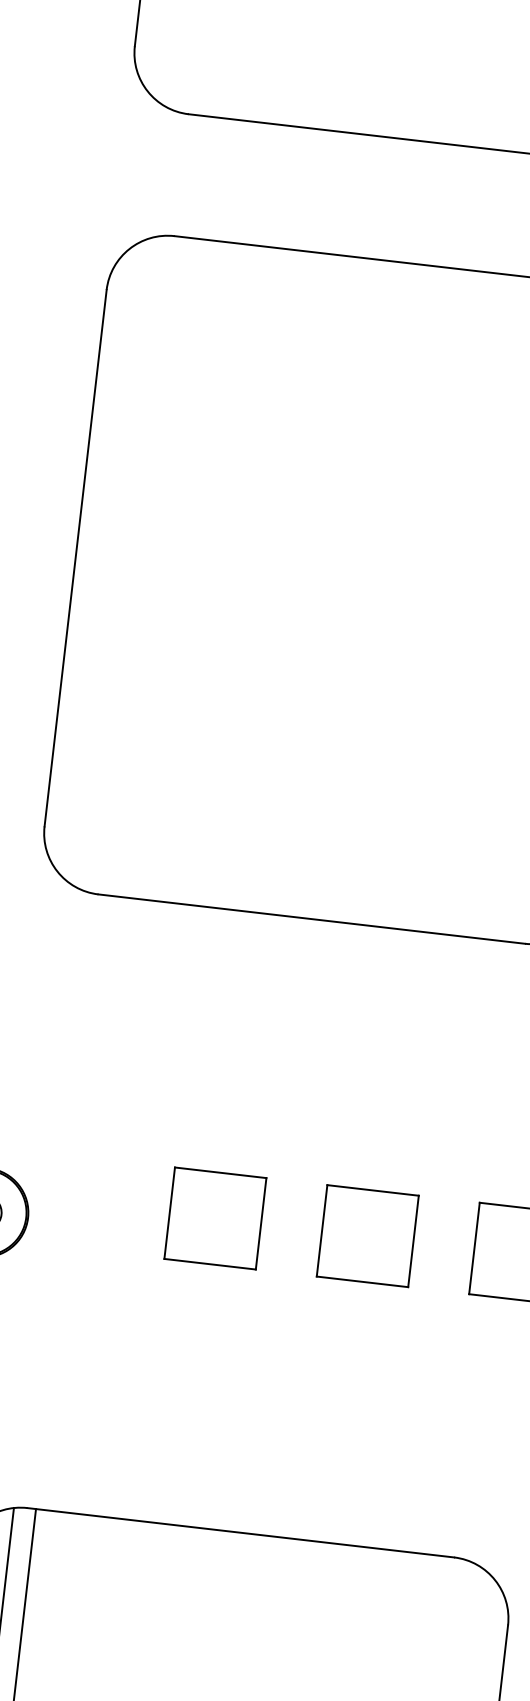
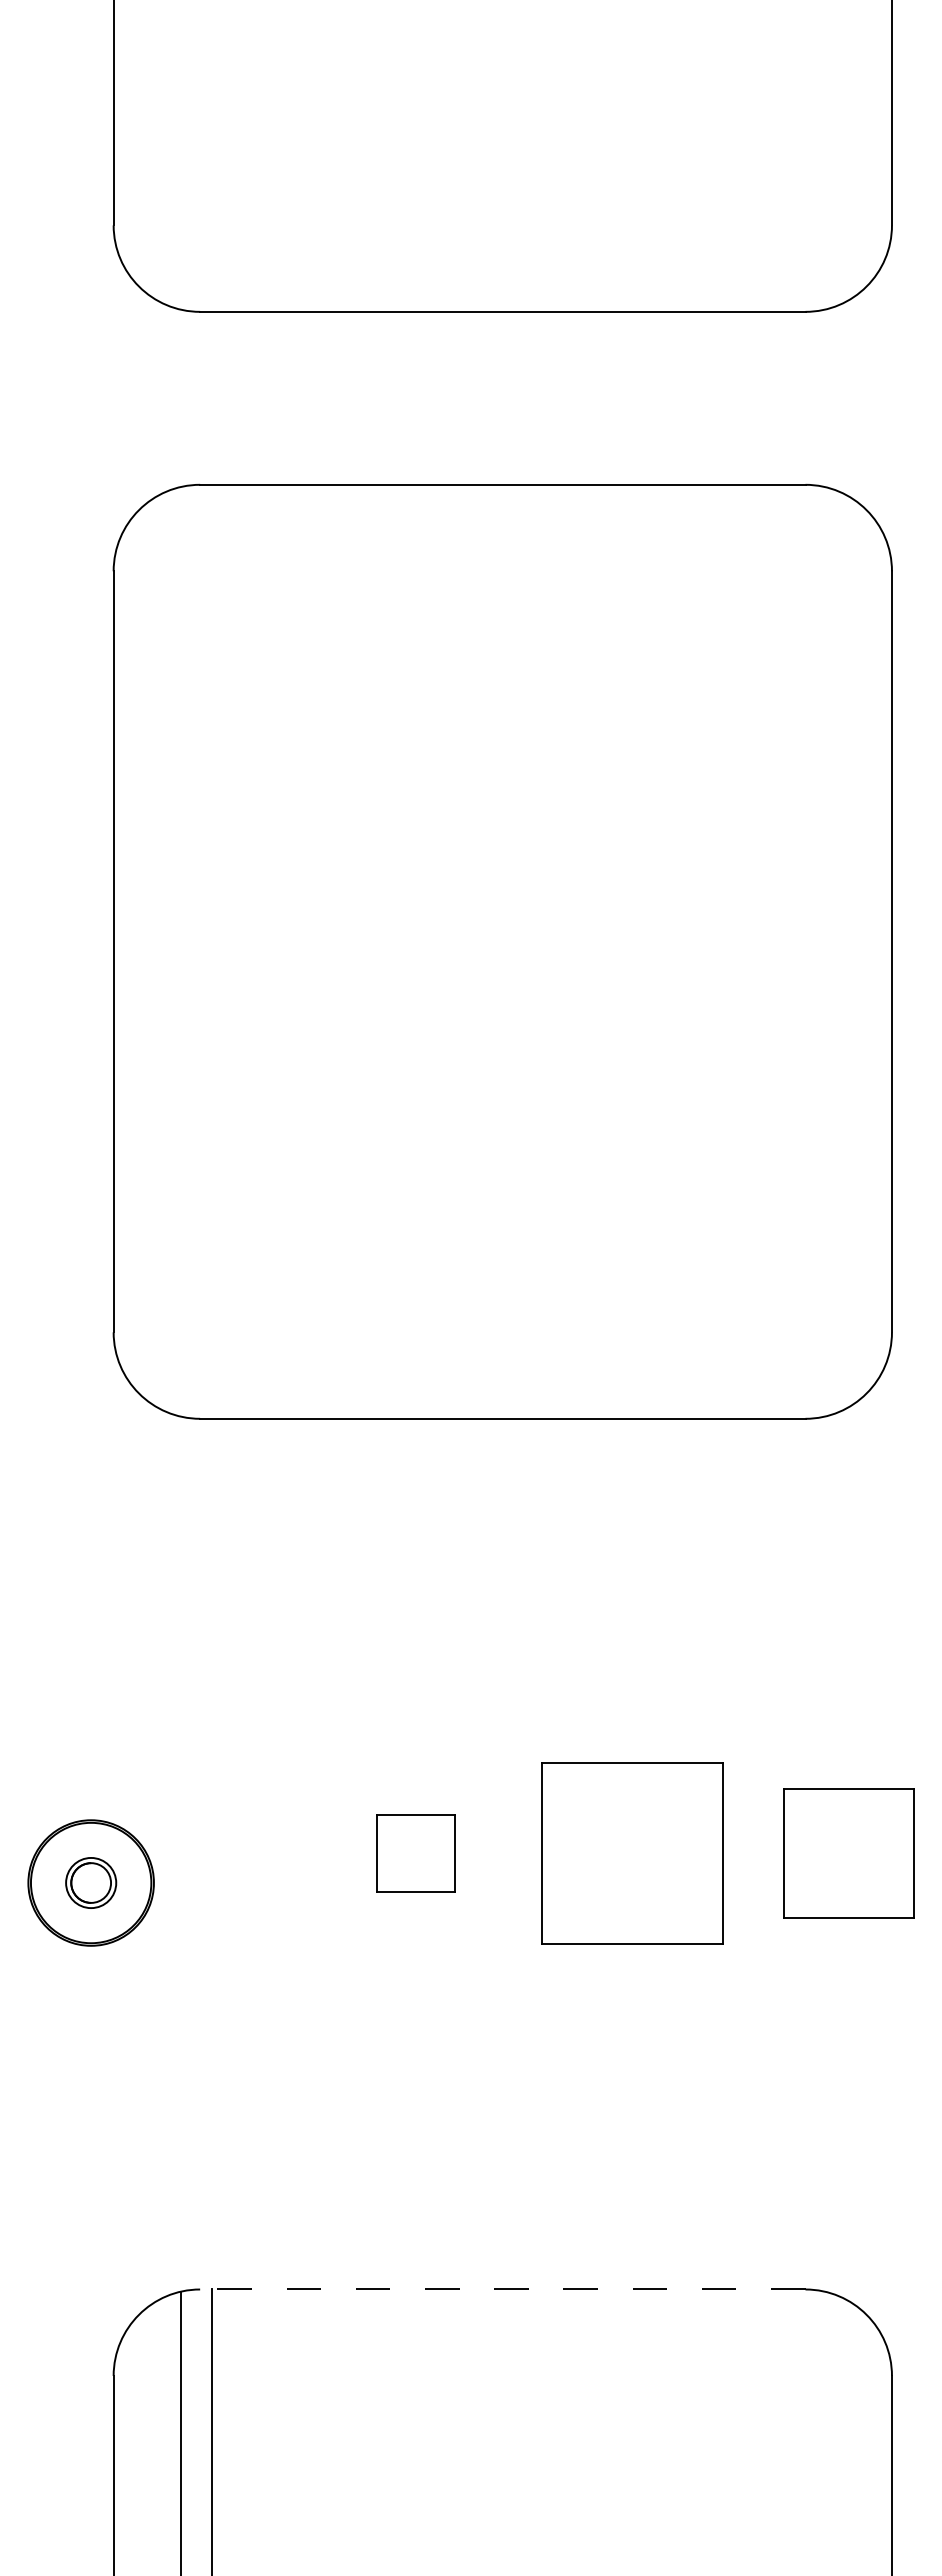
part: (214, 1218) -> (415, 1853), size x0.6
part: (367, 1236) -> (632, 1853), size x1.4
line: (240, 1532) -> (502, 2289), solid -> dashed

